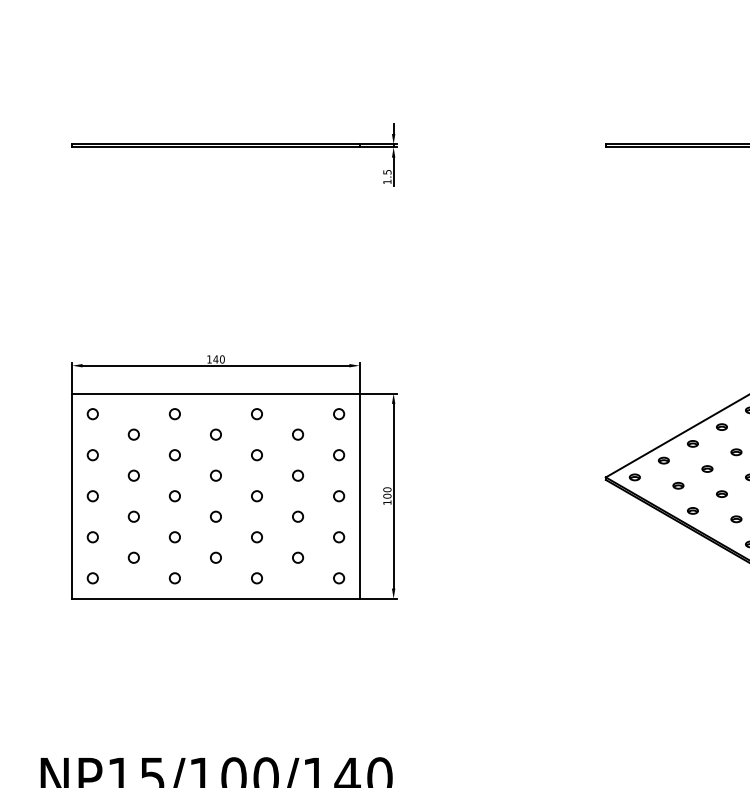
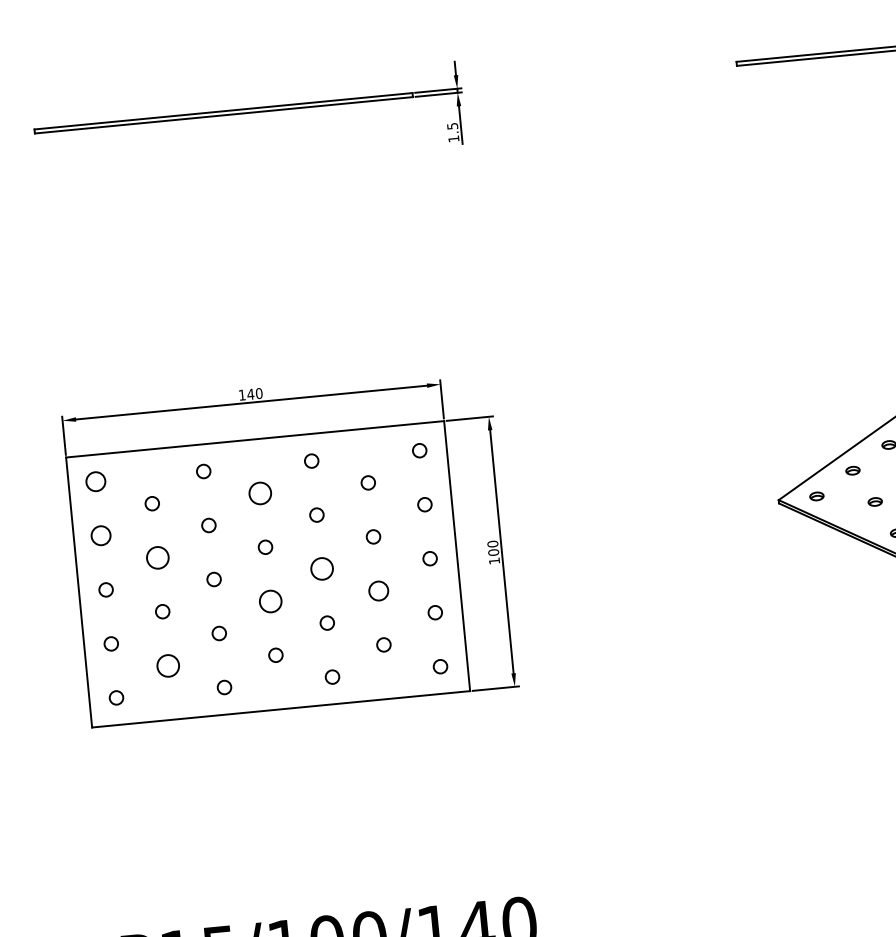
circle: (92, 414) -> (95, 482), size x1.4
circle: (215, 434) -> (259, 493), size x1.6
circle: (92, 455) -> (100, 536), size x1.4
circle: (133, 475) -> (156, 557), size x1.6
circle: (256, 496) -> (321, 569), size x1.6
circle: (215, 516) -> (270, 601), size x1.6
circle: (297, 516) -> (377, 590), size x1.4
circle: (133, 557) -> (167, 665), size x1.6

